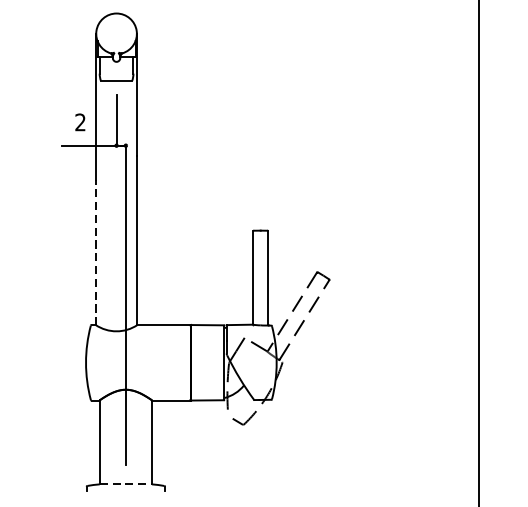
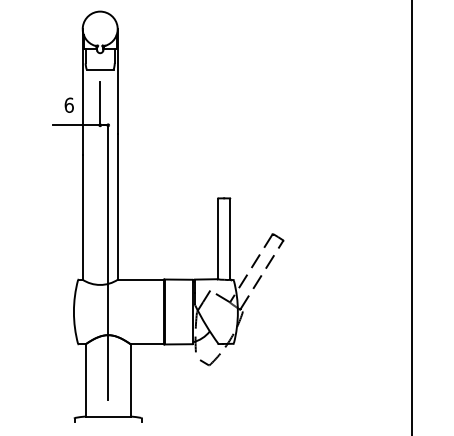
text: (79, 121) -> (68, 104), 2 -> 6
line: (95, 251) -> (82, 216), dashed -> solid
line: (126, 484) -> (108, 416), dashed -> solid

